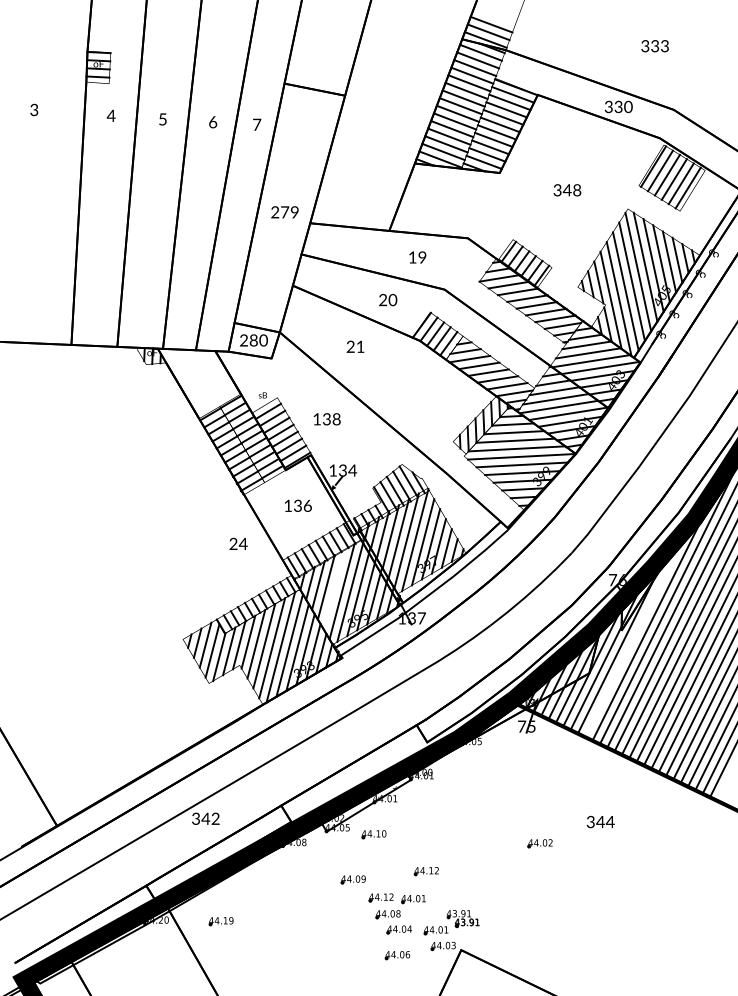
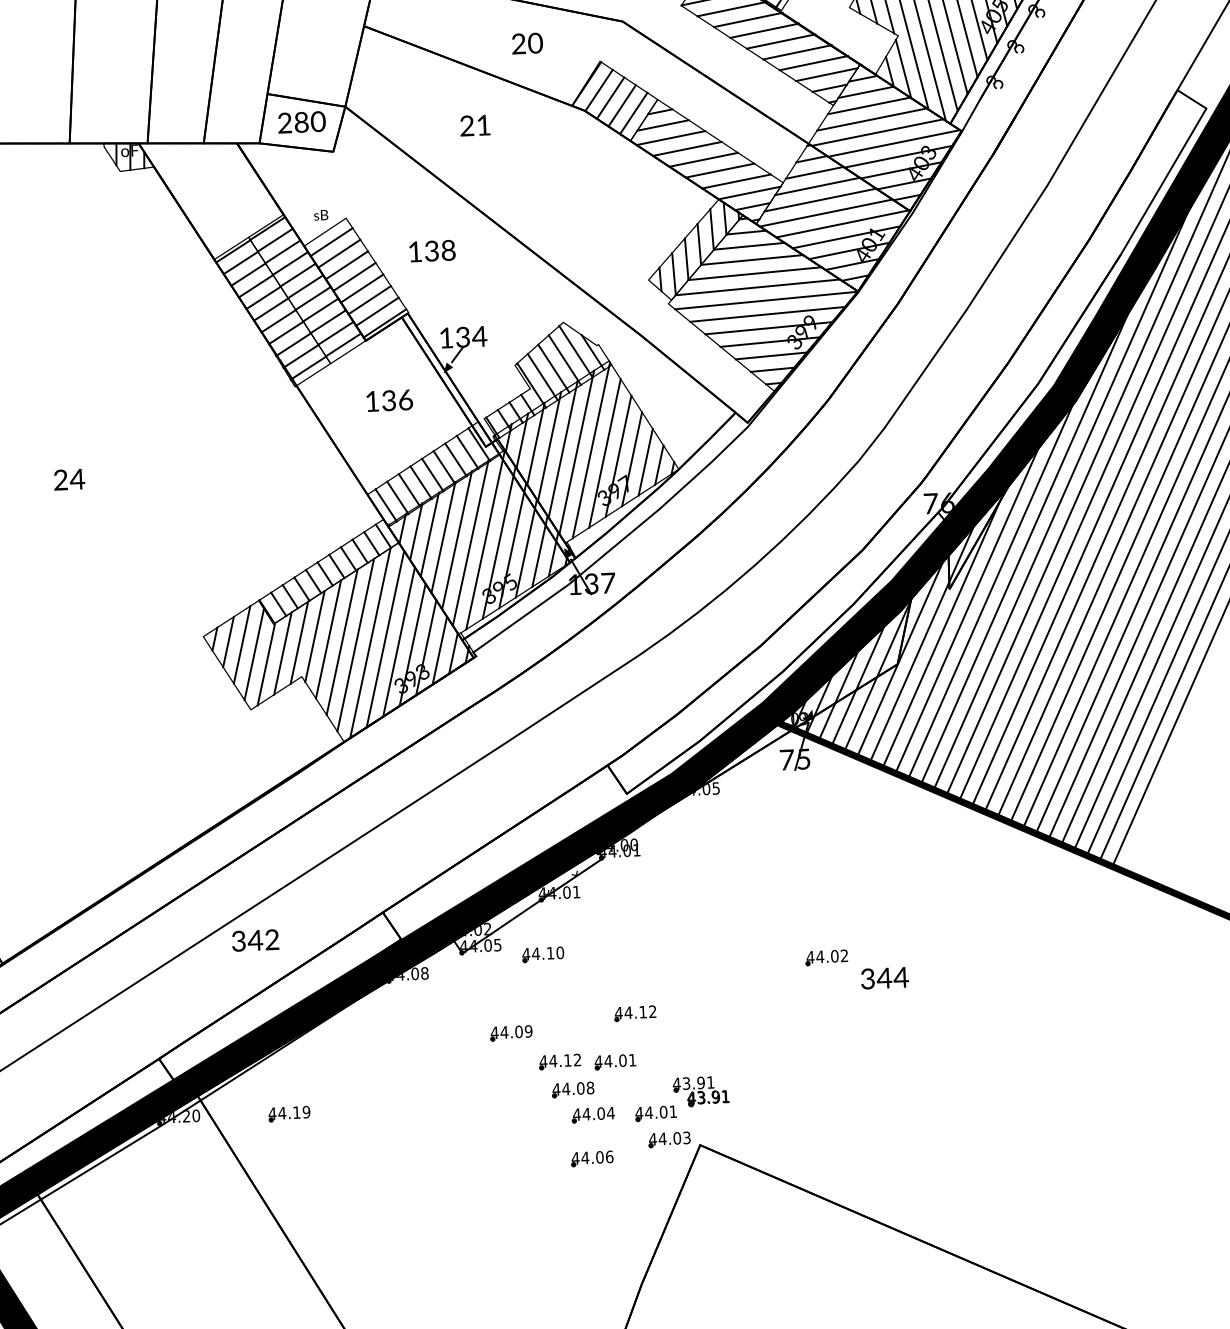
text: (238, 543) -> (69, 478), moved
line: (333, 589) -> (455, 540), added
line: (631, 643) -> (967, 610), added
text: (600, 822) -> (884, 979), moved

